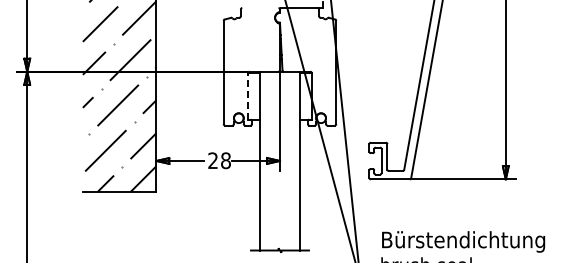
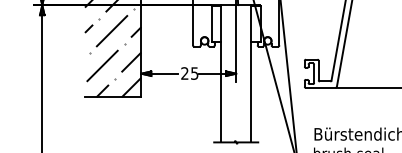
line: (248, 95) -> (212, 23), dashed -> solid
text: (225, 160) -> (194, 73), 28 -> 25

